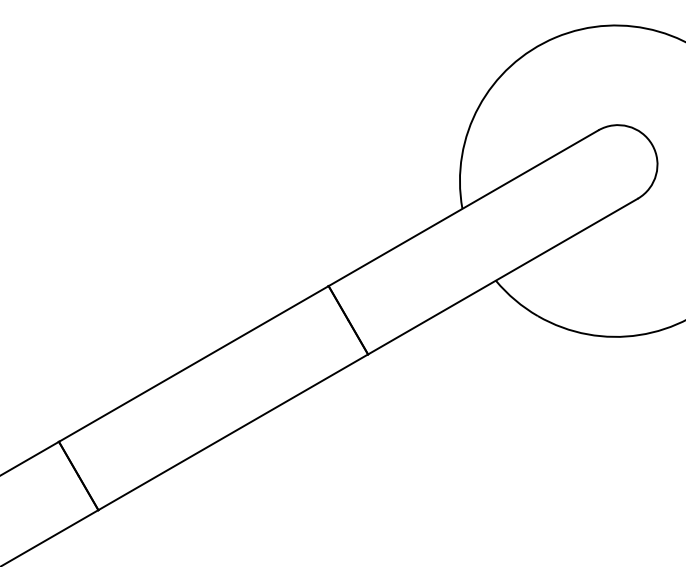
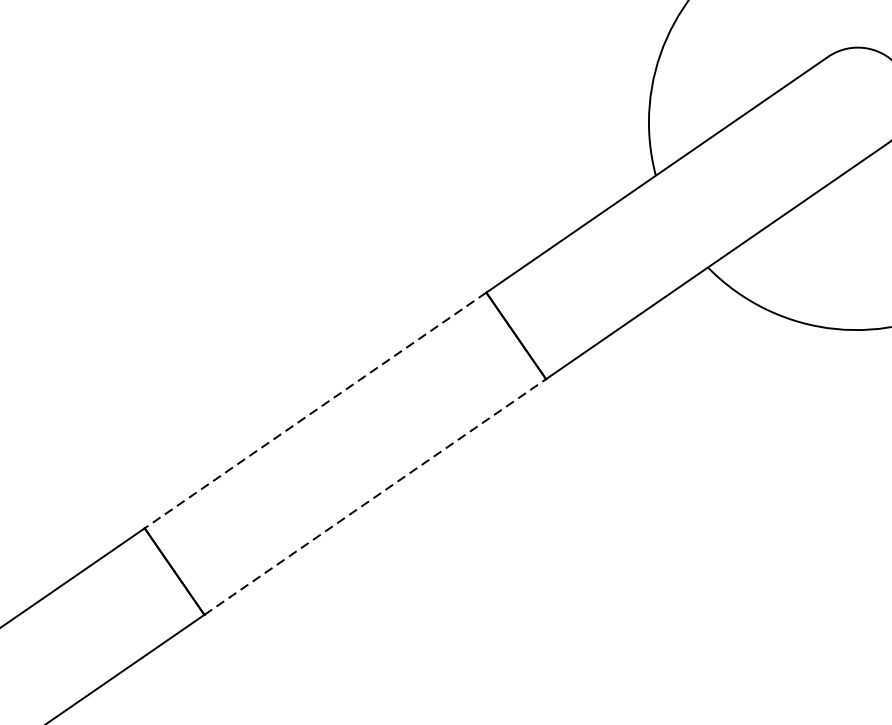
line: (193, 363) -> (315, 409), solid -> dashed
line: (233, 432) -> (375, 497), solid -> dashed

